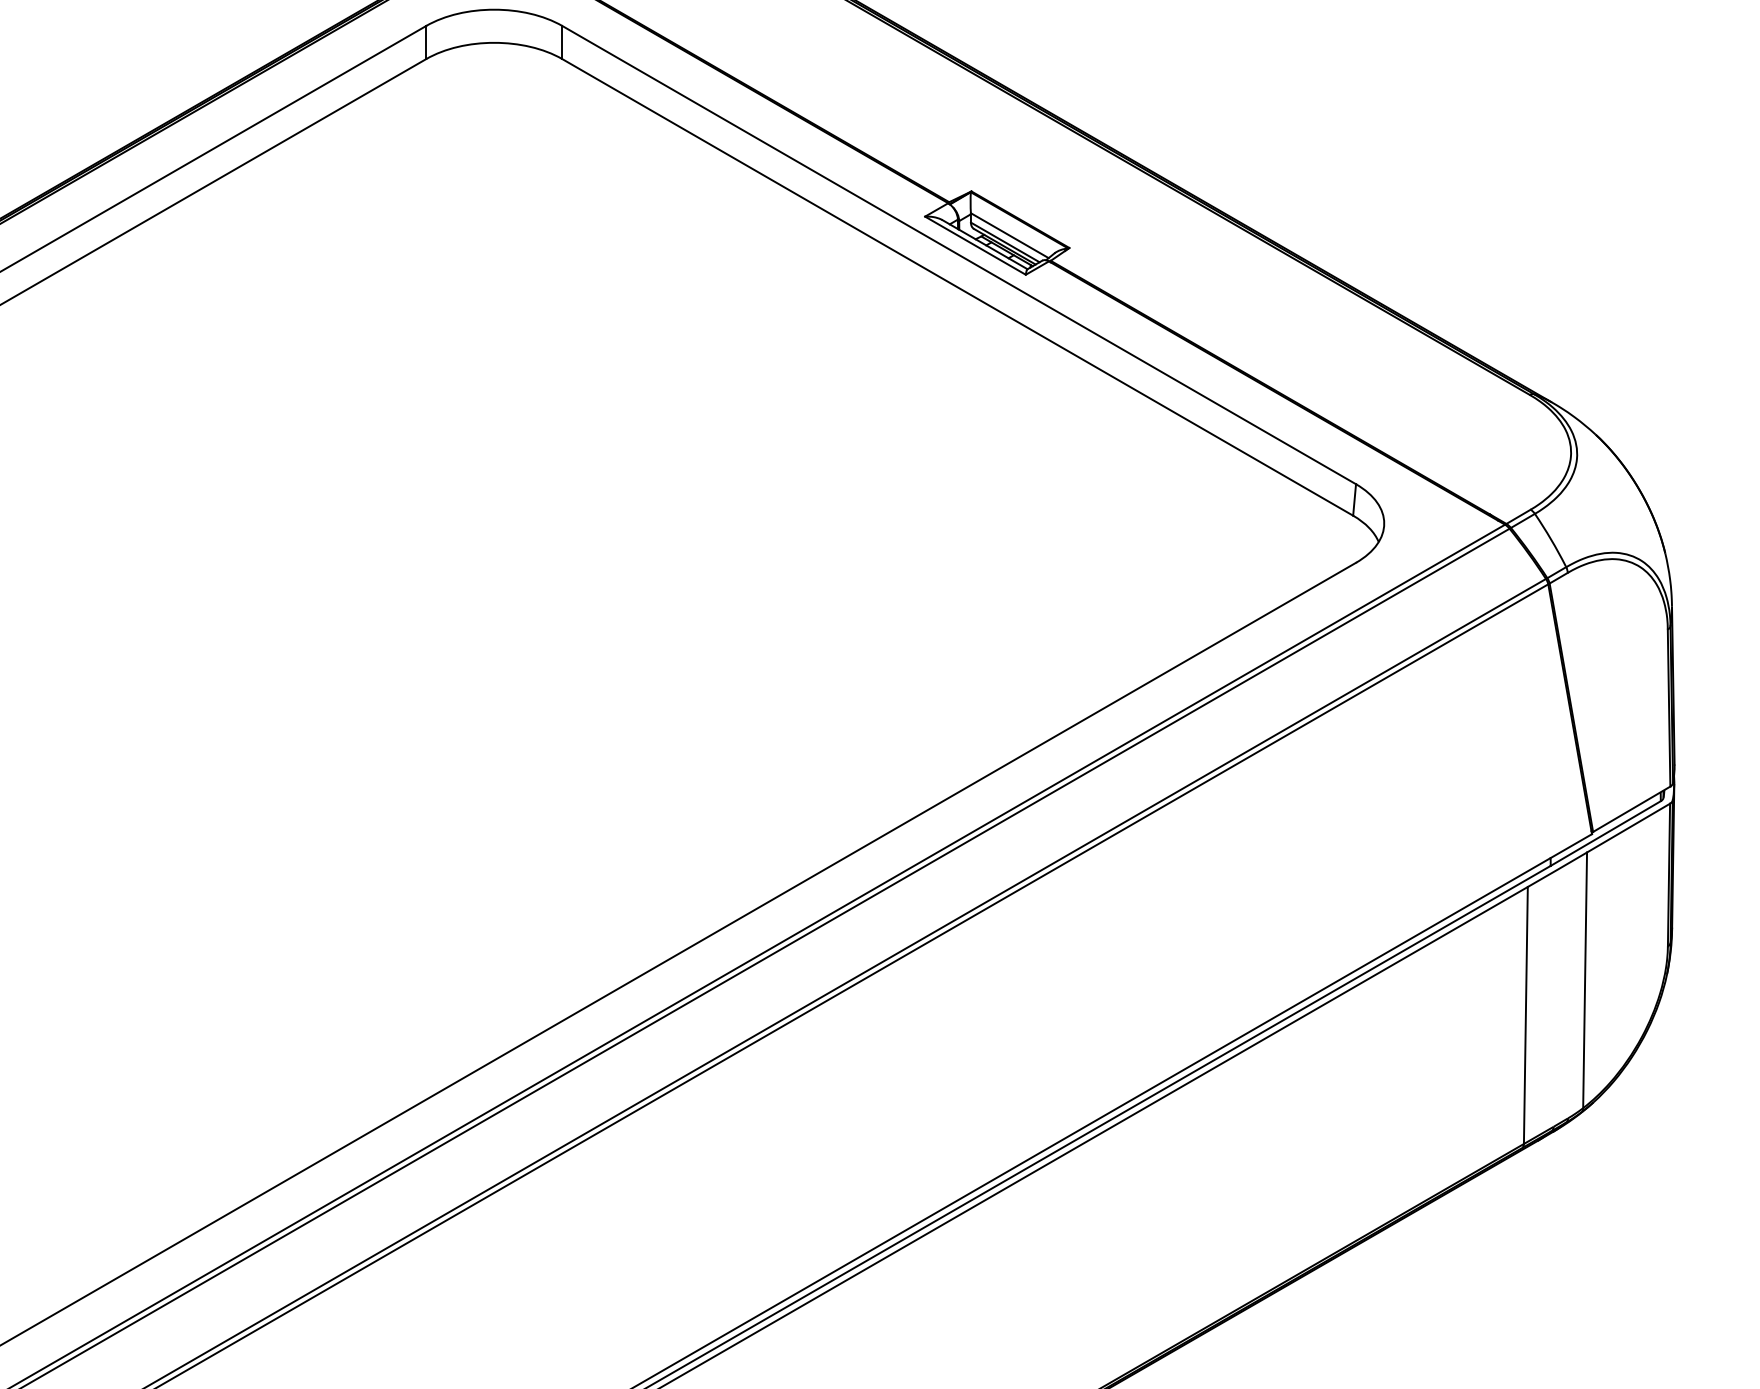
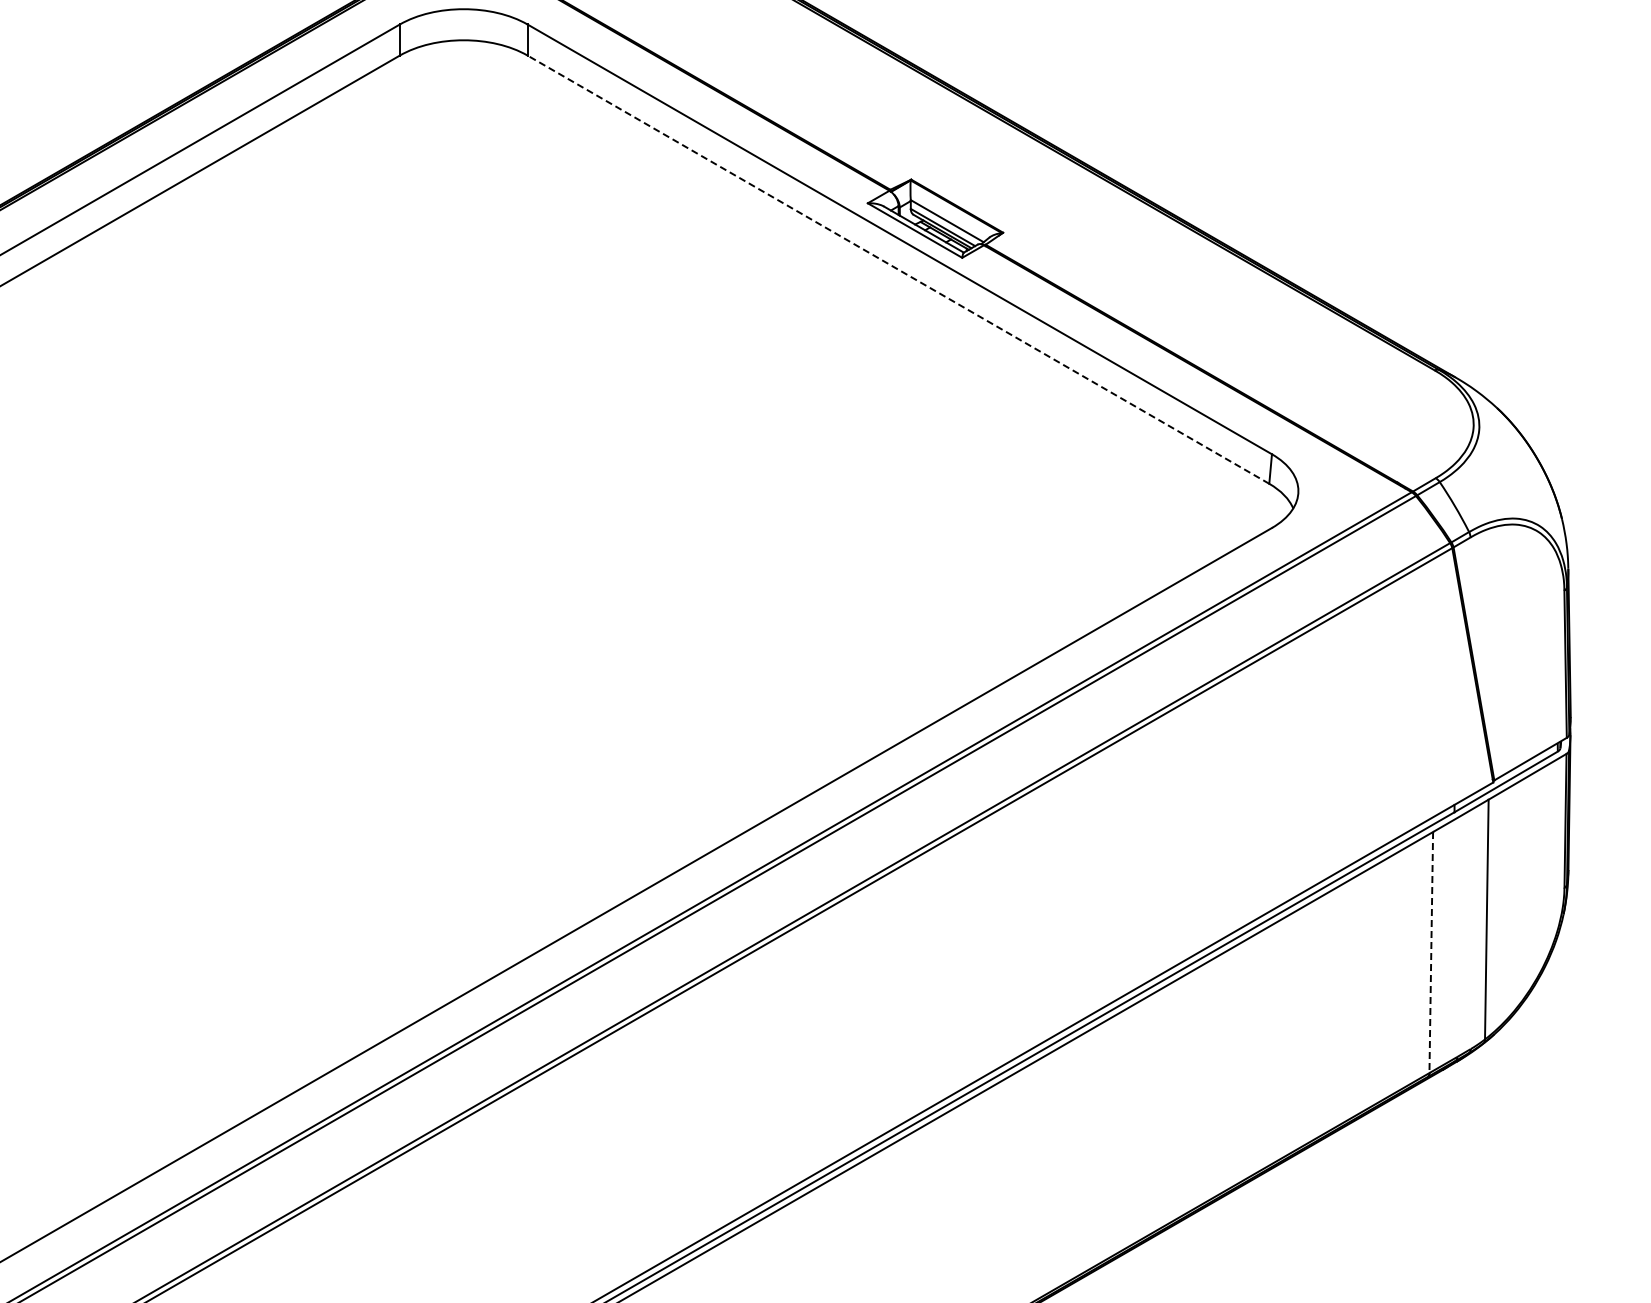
line: (957, 287) -> (898, 269), solid -> dashed
line: (1526, 1015) -> (1431, 952), solid -> dashed

